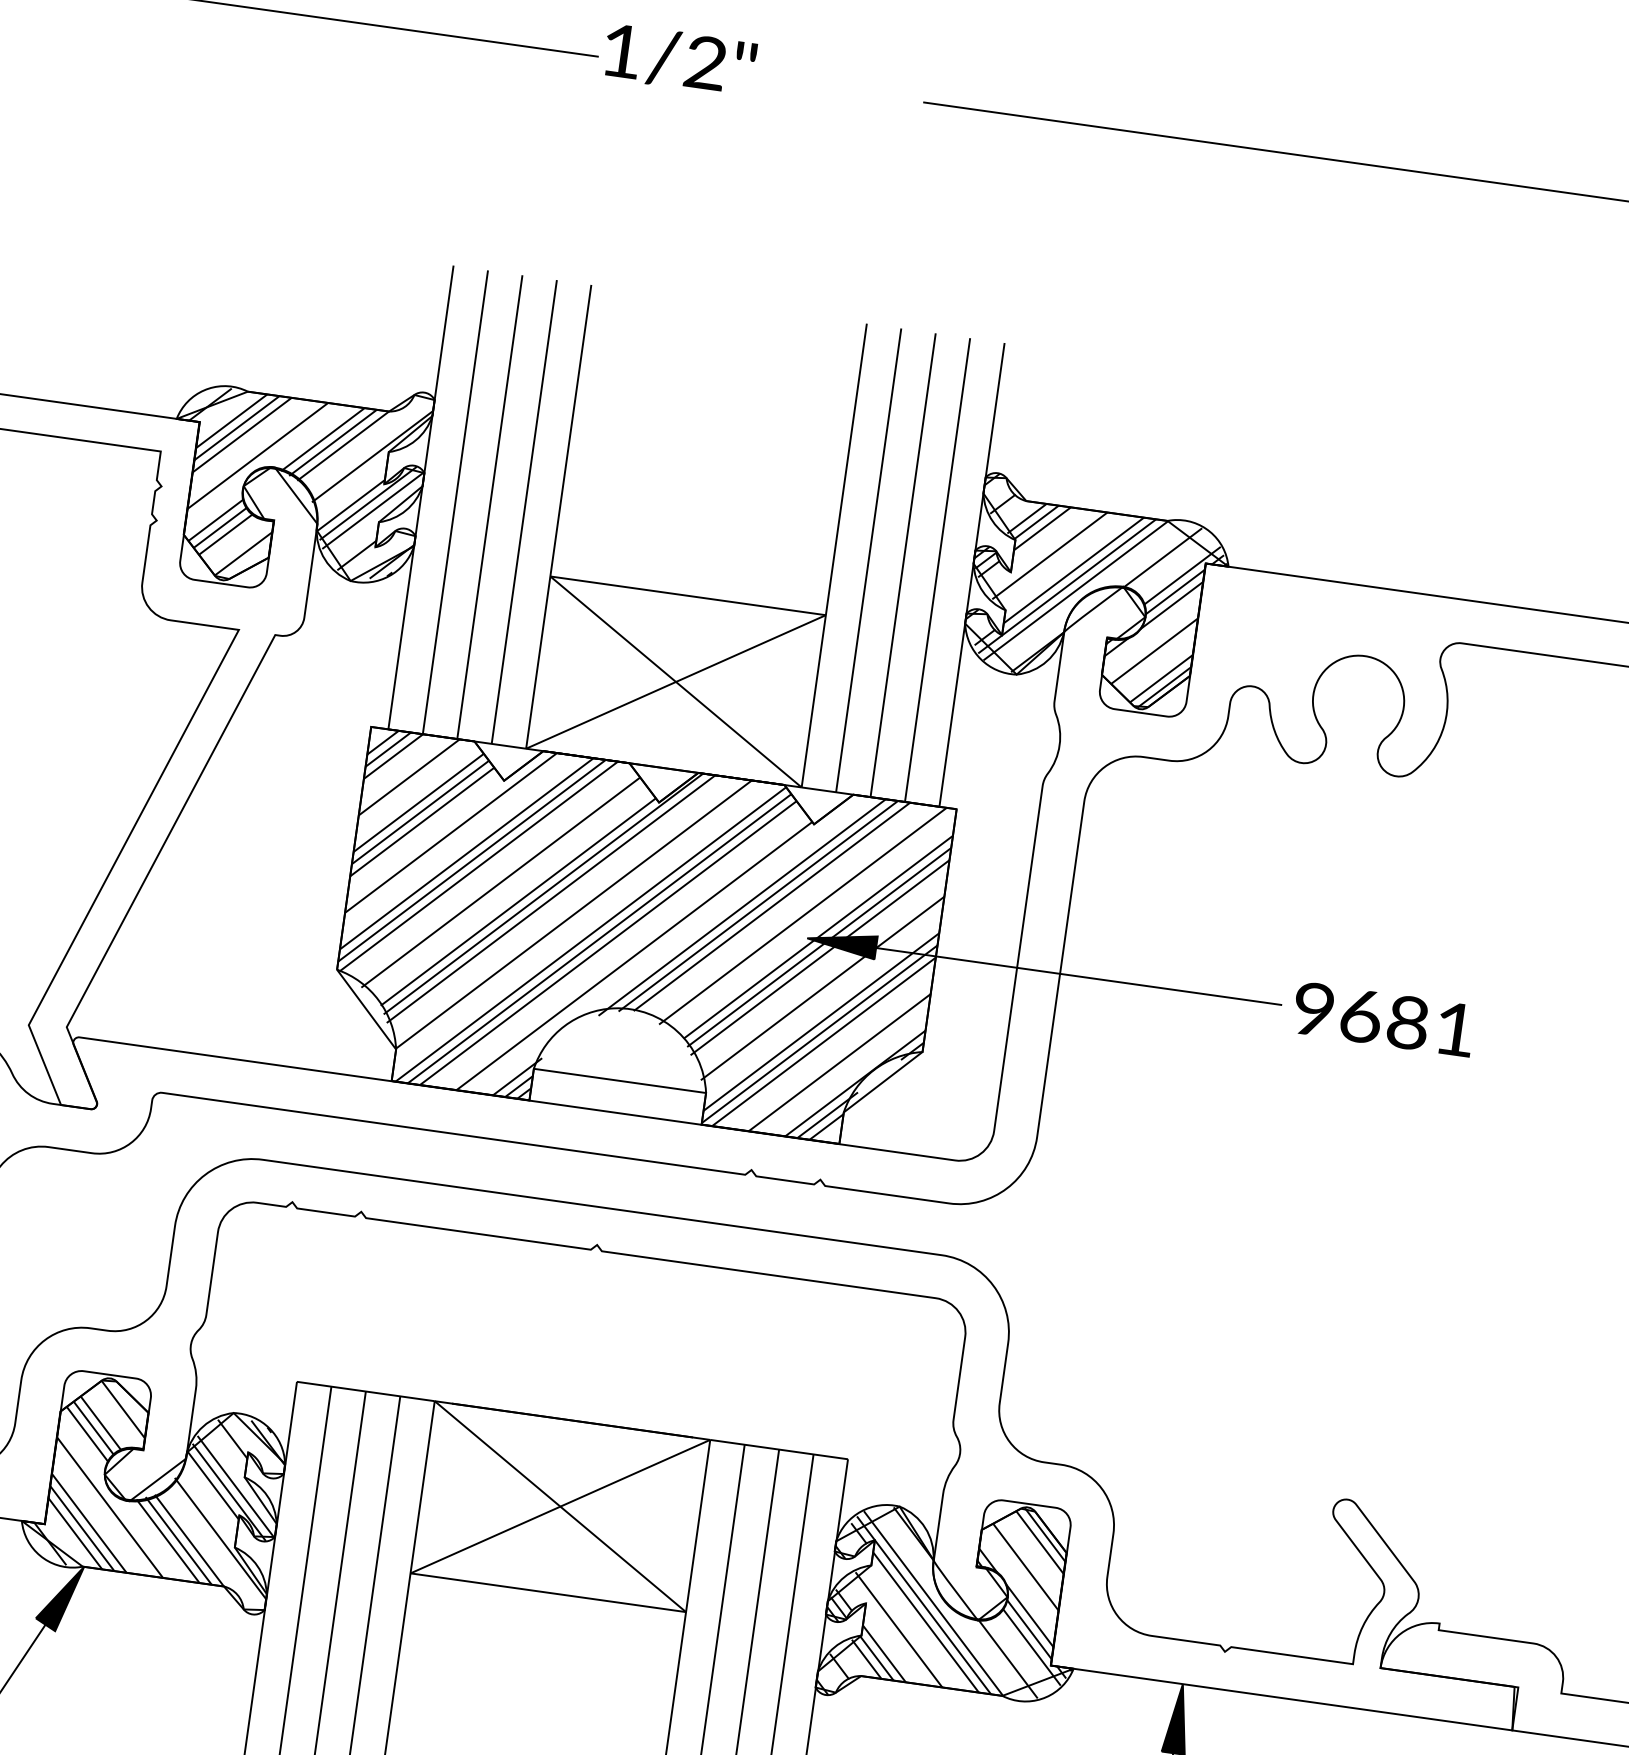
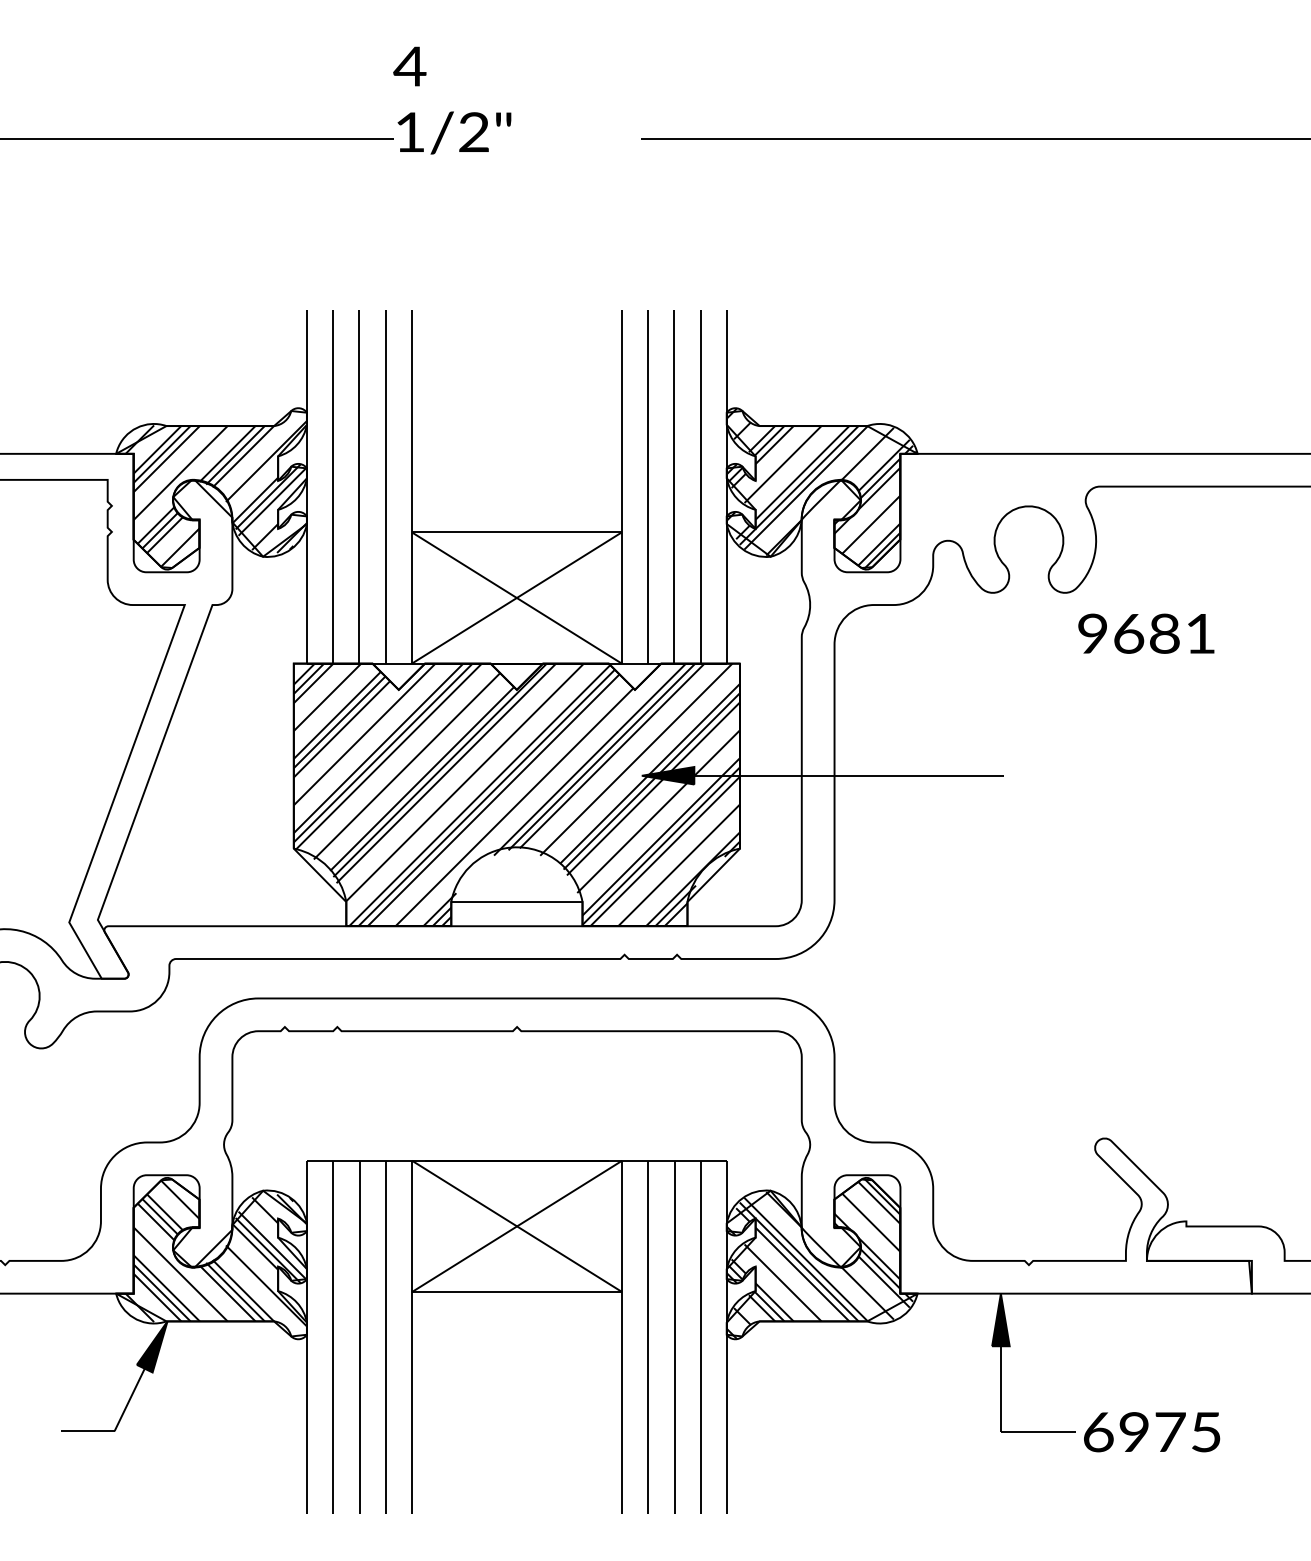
text: (1384, 1019) -> (1146, 633), moved

